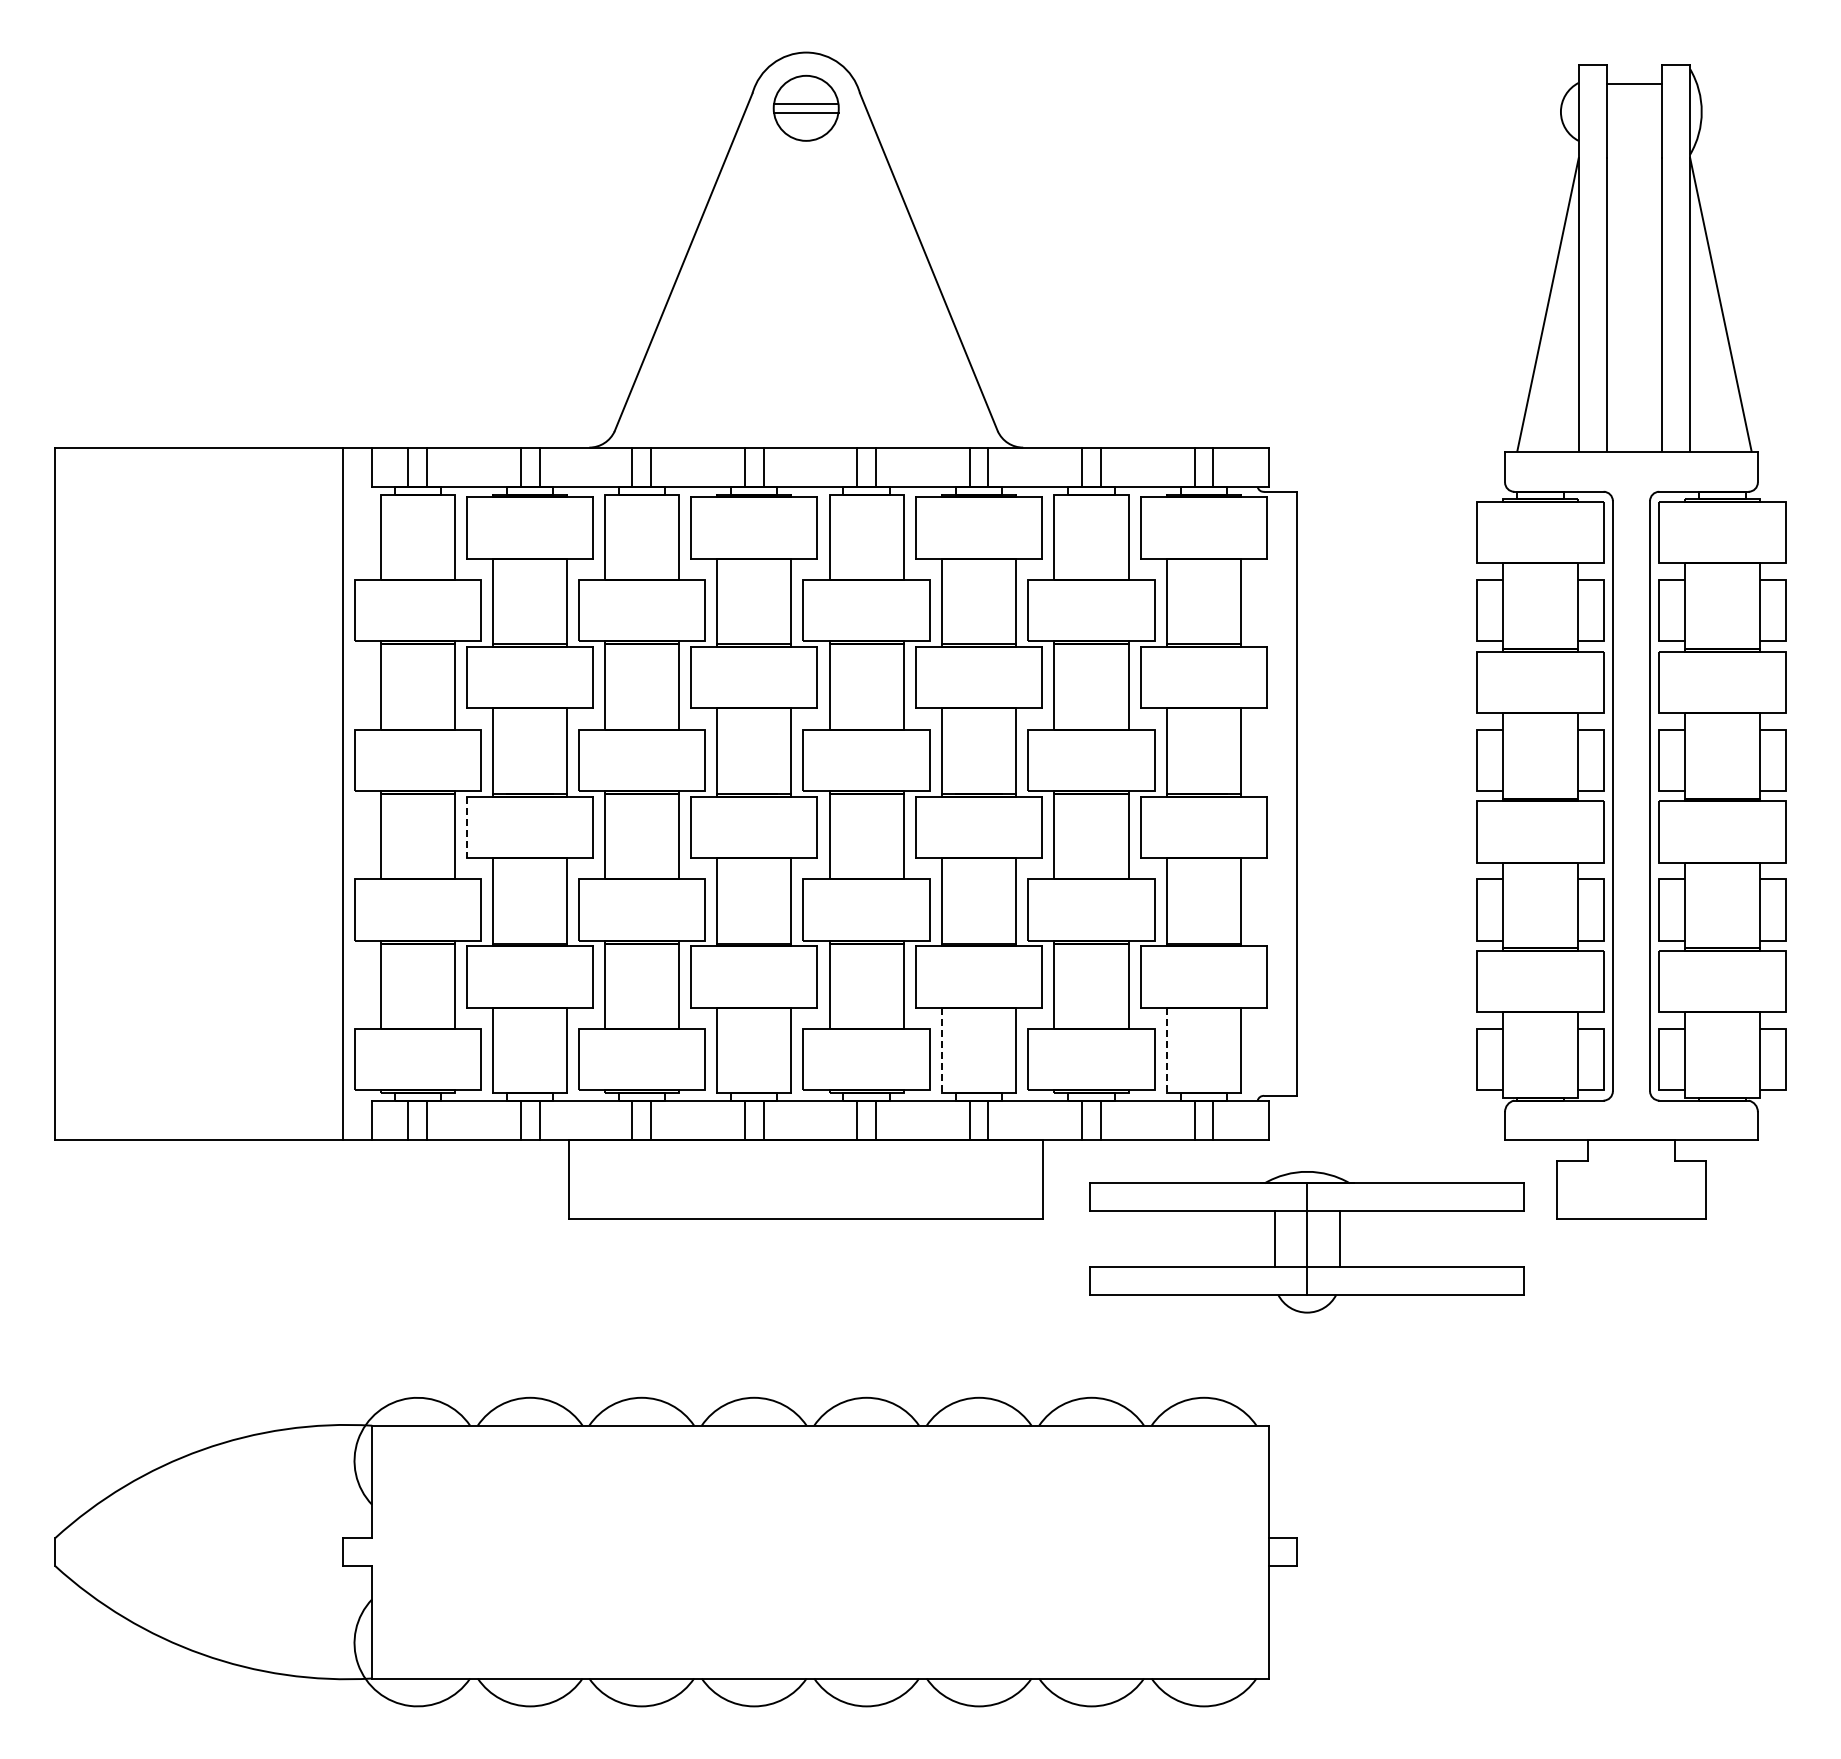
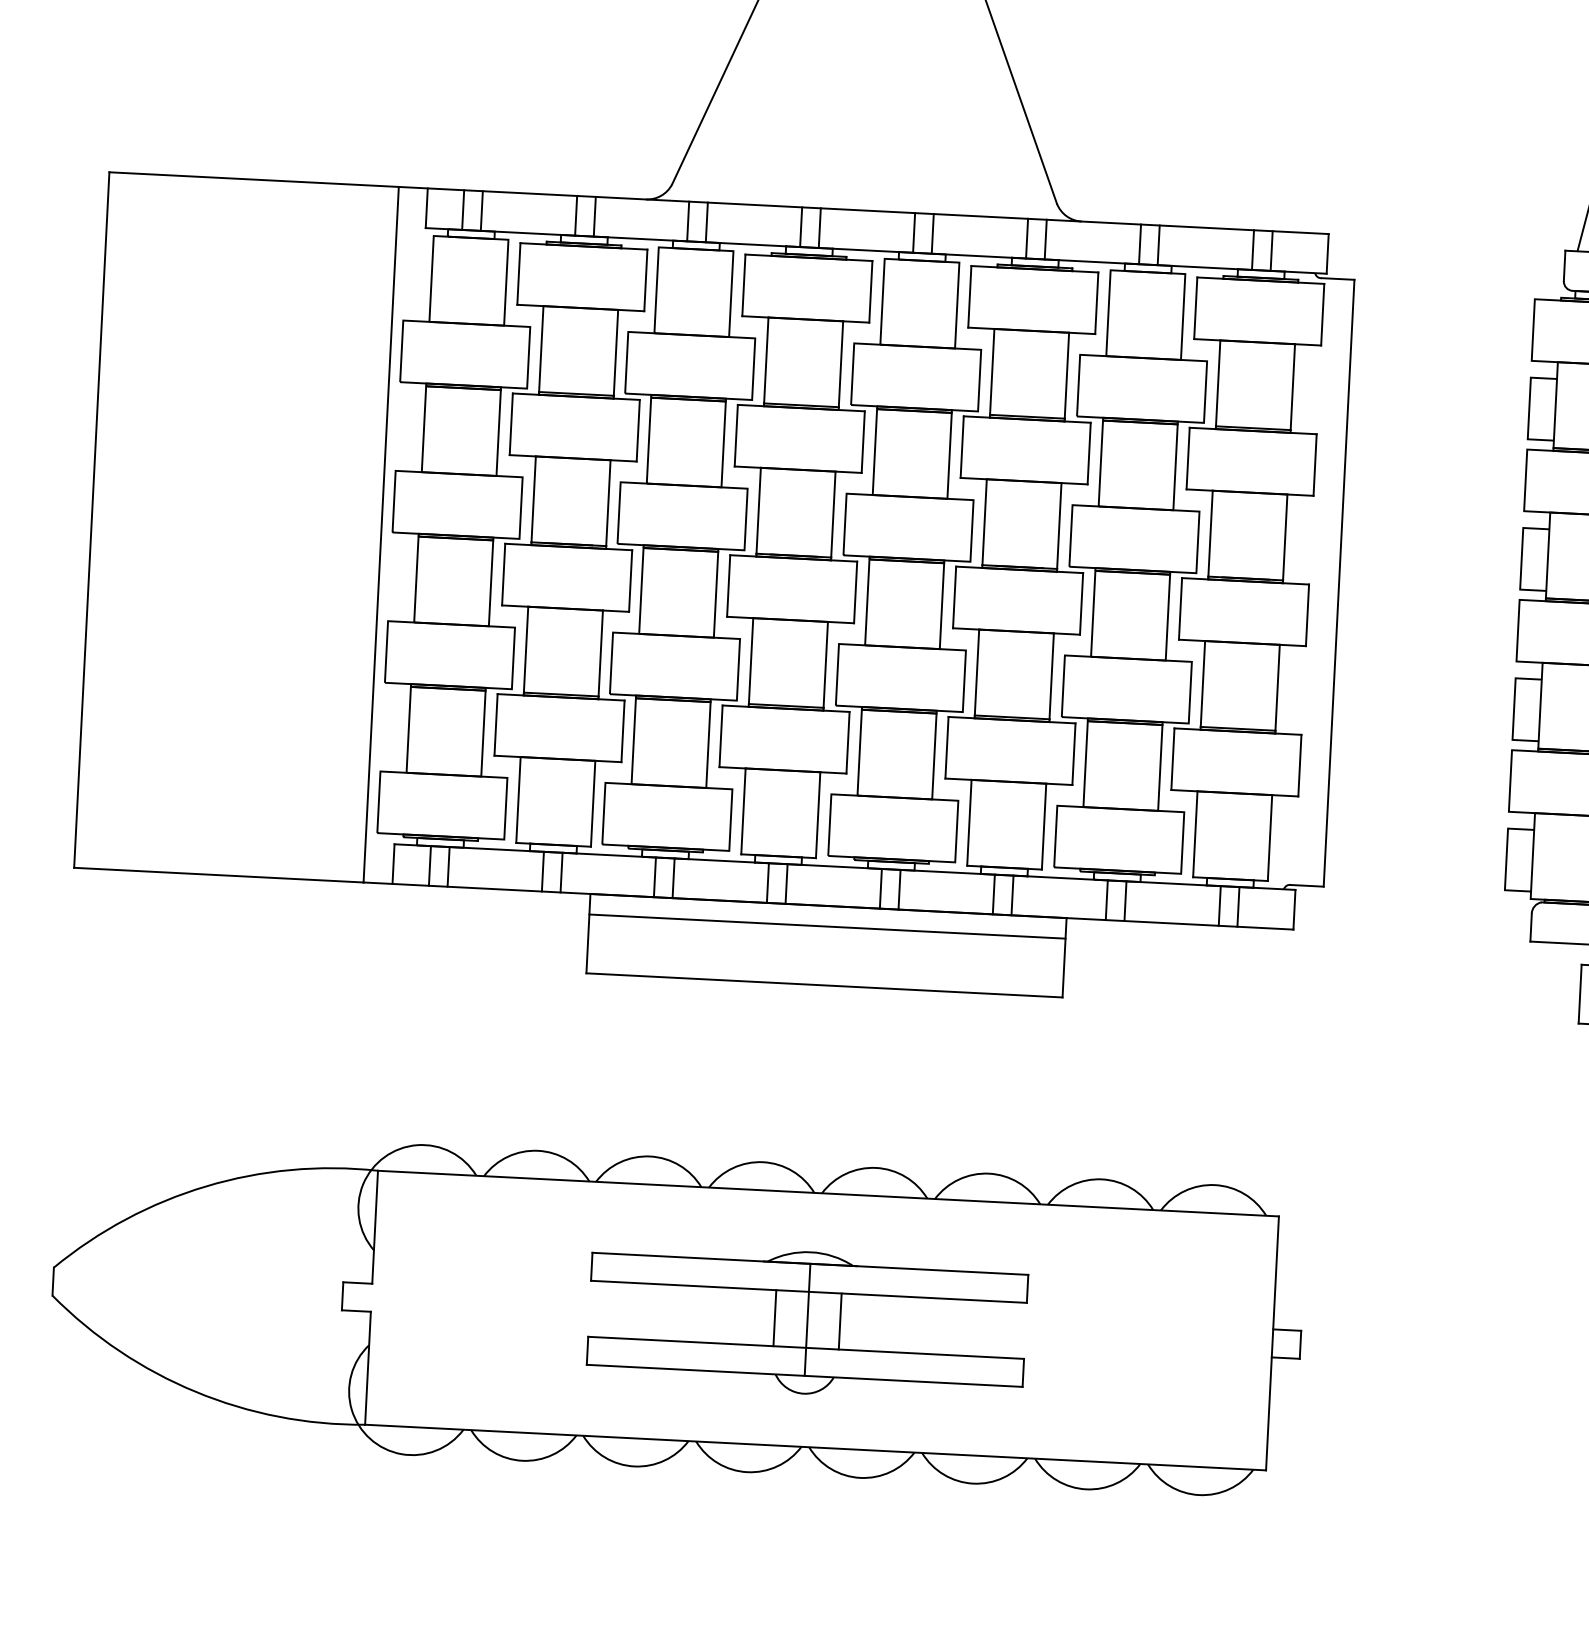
line: (467, 827) -> (504, 574), dashed -> solid
line: (941, 1050) -> (968, 822), dashed -> solid
line: (1166, 1050) -> (1194, 834), dashed -> solid
line: (806, 1160) -> (827, 926), added
part: (1306, 1242) -> (806, 1323), moved

